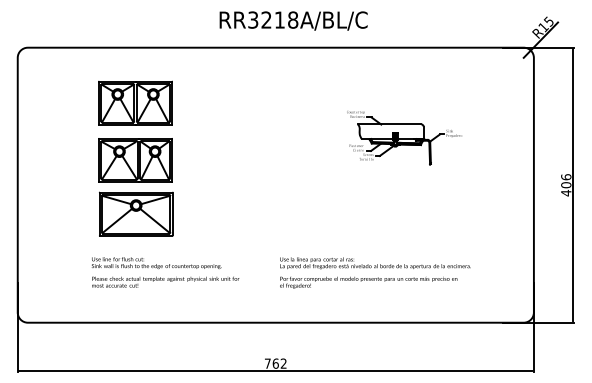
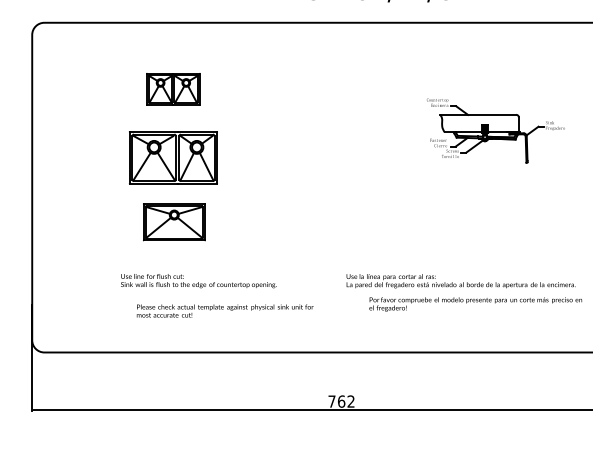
part: (135, 102) -> (173, 88), size x0.6
part: (136, 213) -> (174, 221), size x0.7
text: (165, 281) -> (224, 310), moved
text: (368, 282) -> (475, 304), moved

